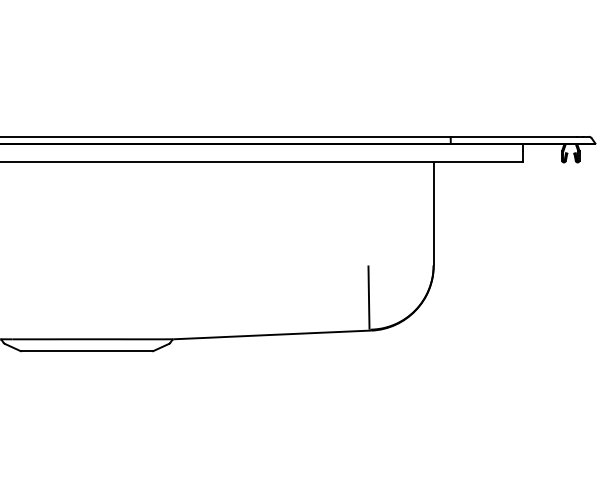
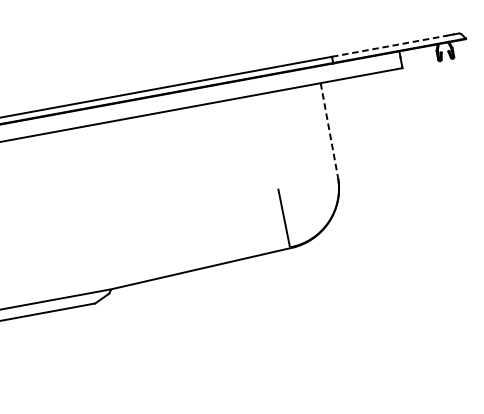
line: (513, 136) -> (389, 45), solid -> dashed
line: (433, 213) -> (329, 130), solid -> dashed

